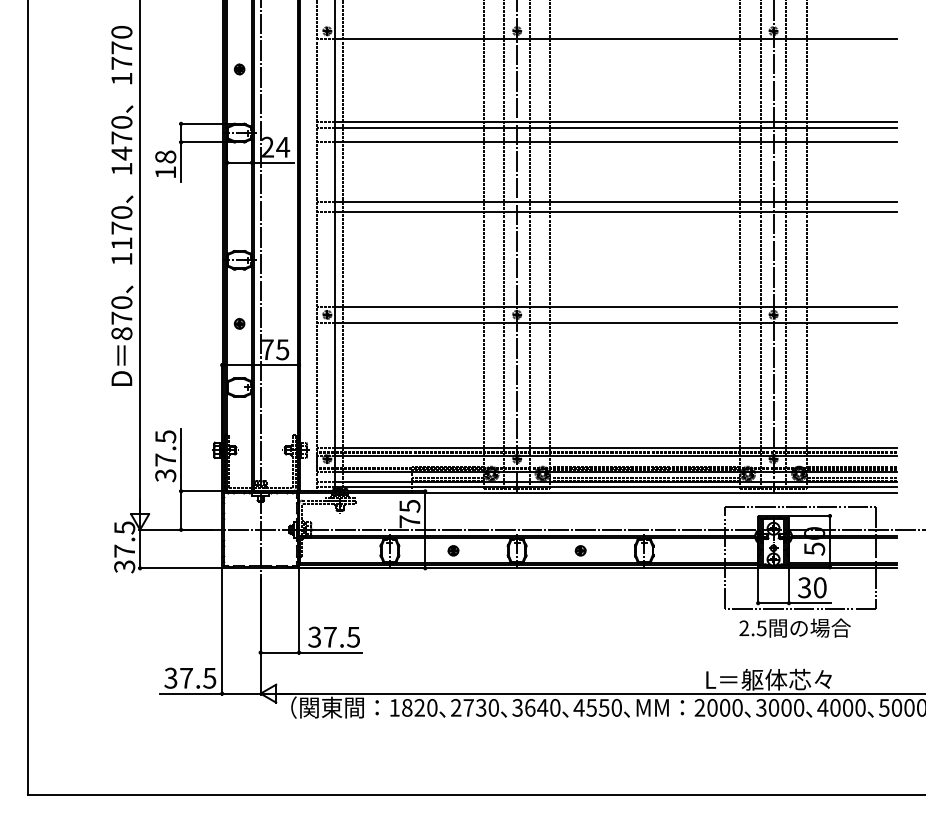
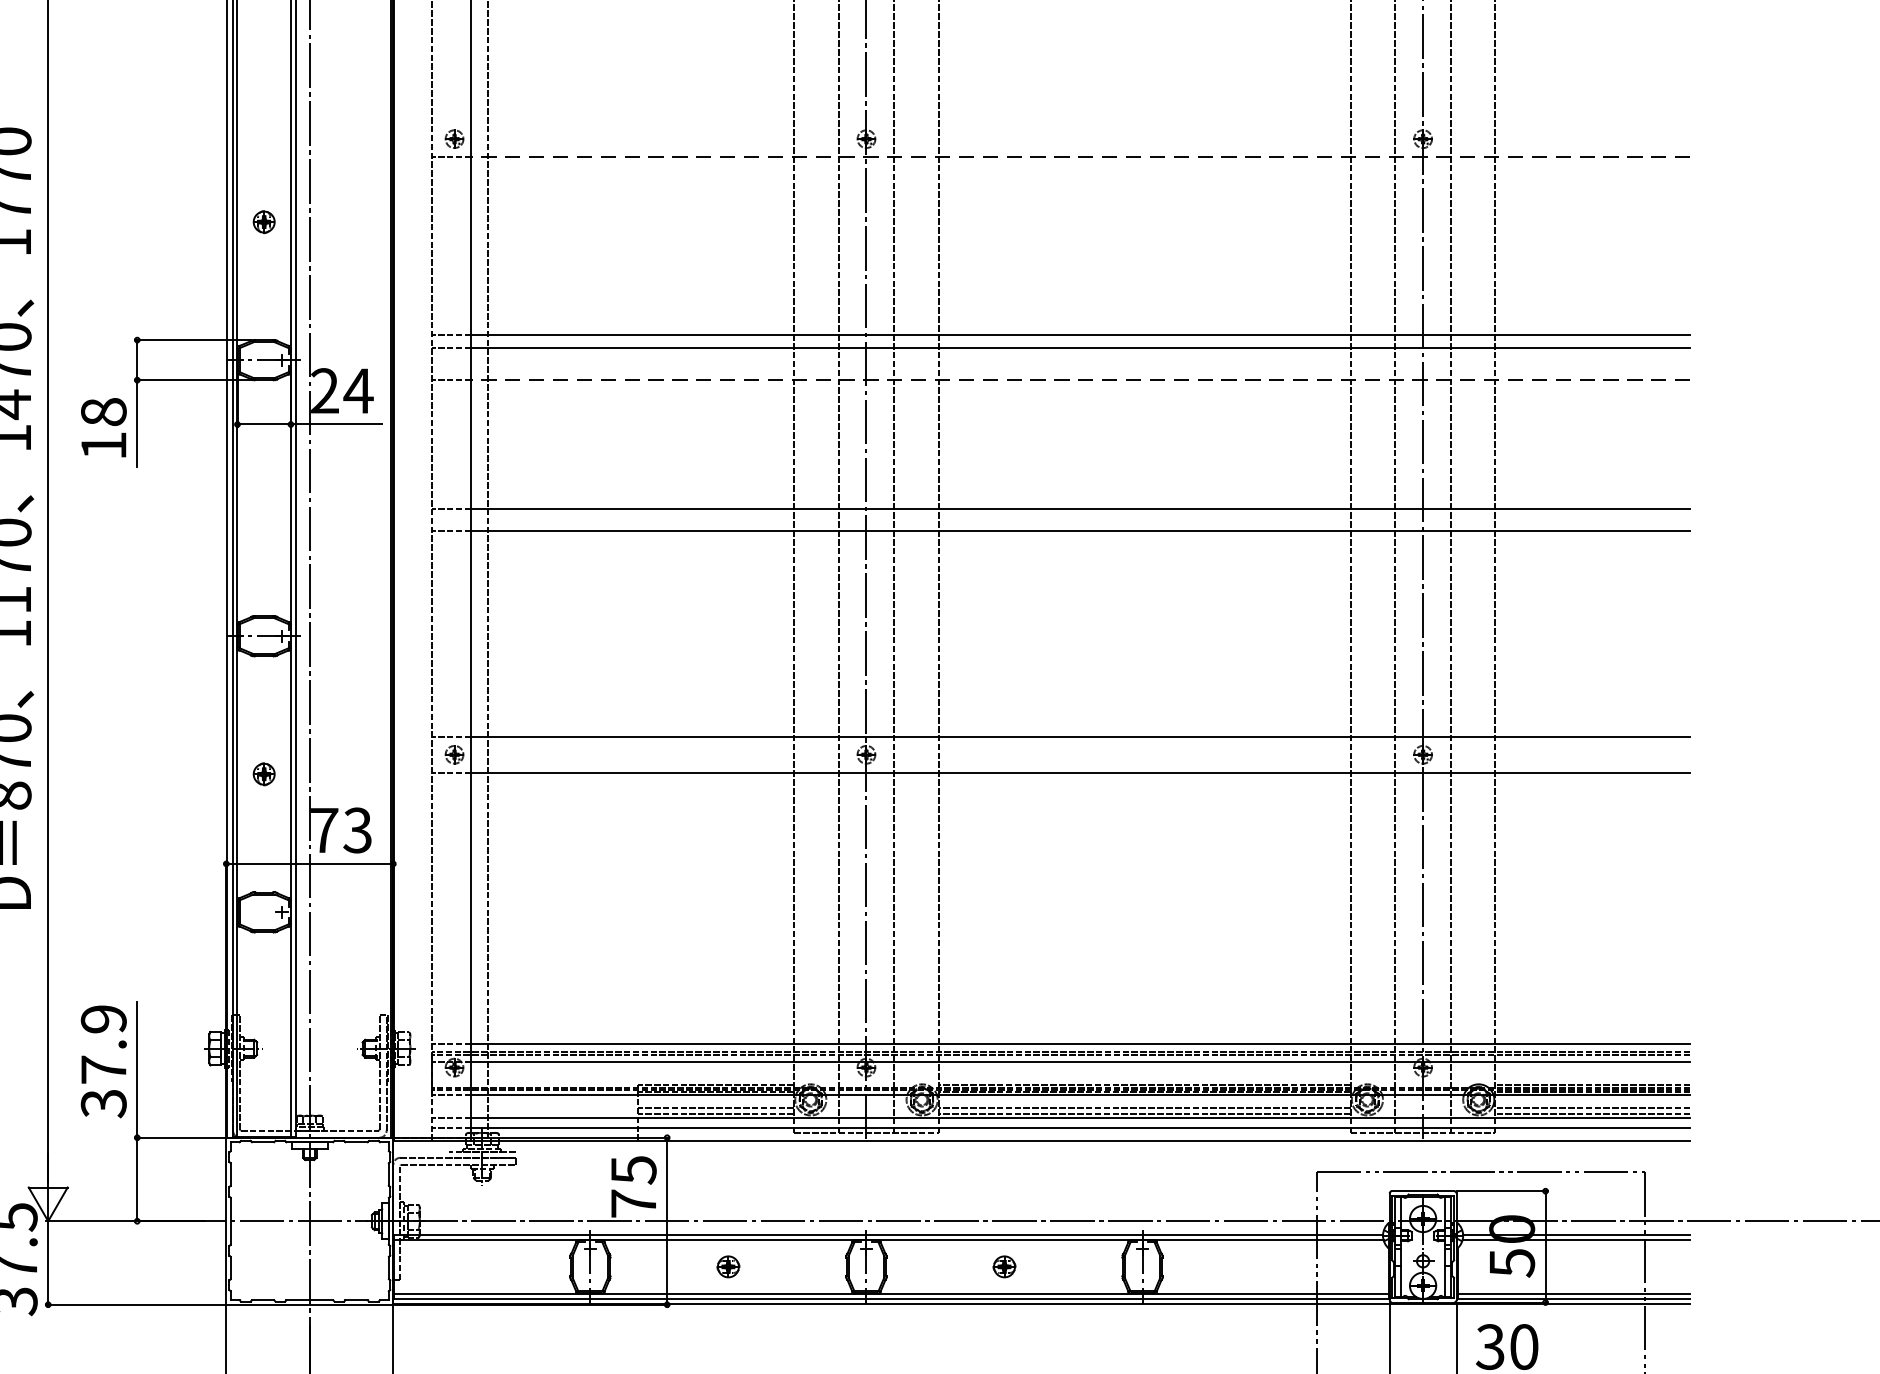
line: (615, 39) -> (1080, 157), solid -> dashed
line: (615, 142) -> (1080, 380), solid -> dashed
text: (283, 349) -> (359, 829), 75 -> 73
text: (165, 436) -> (103, 1018), 37.5 -> 37.9

